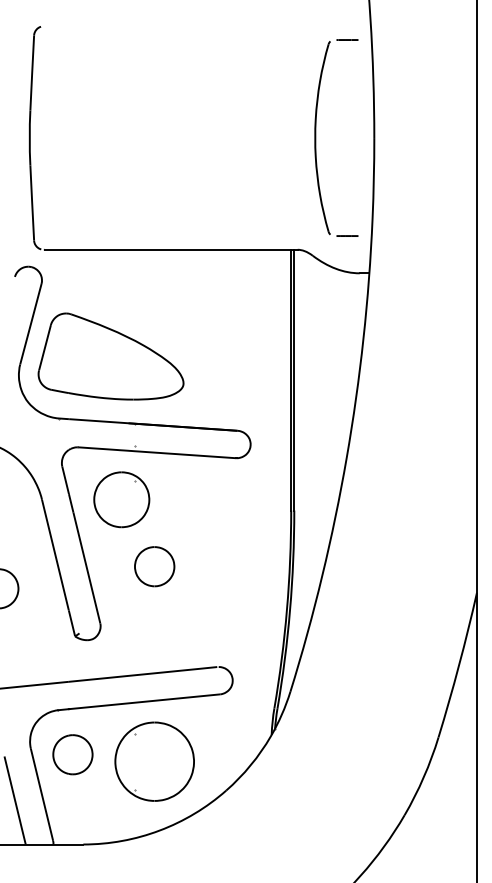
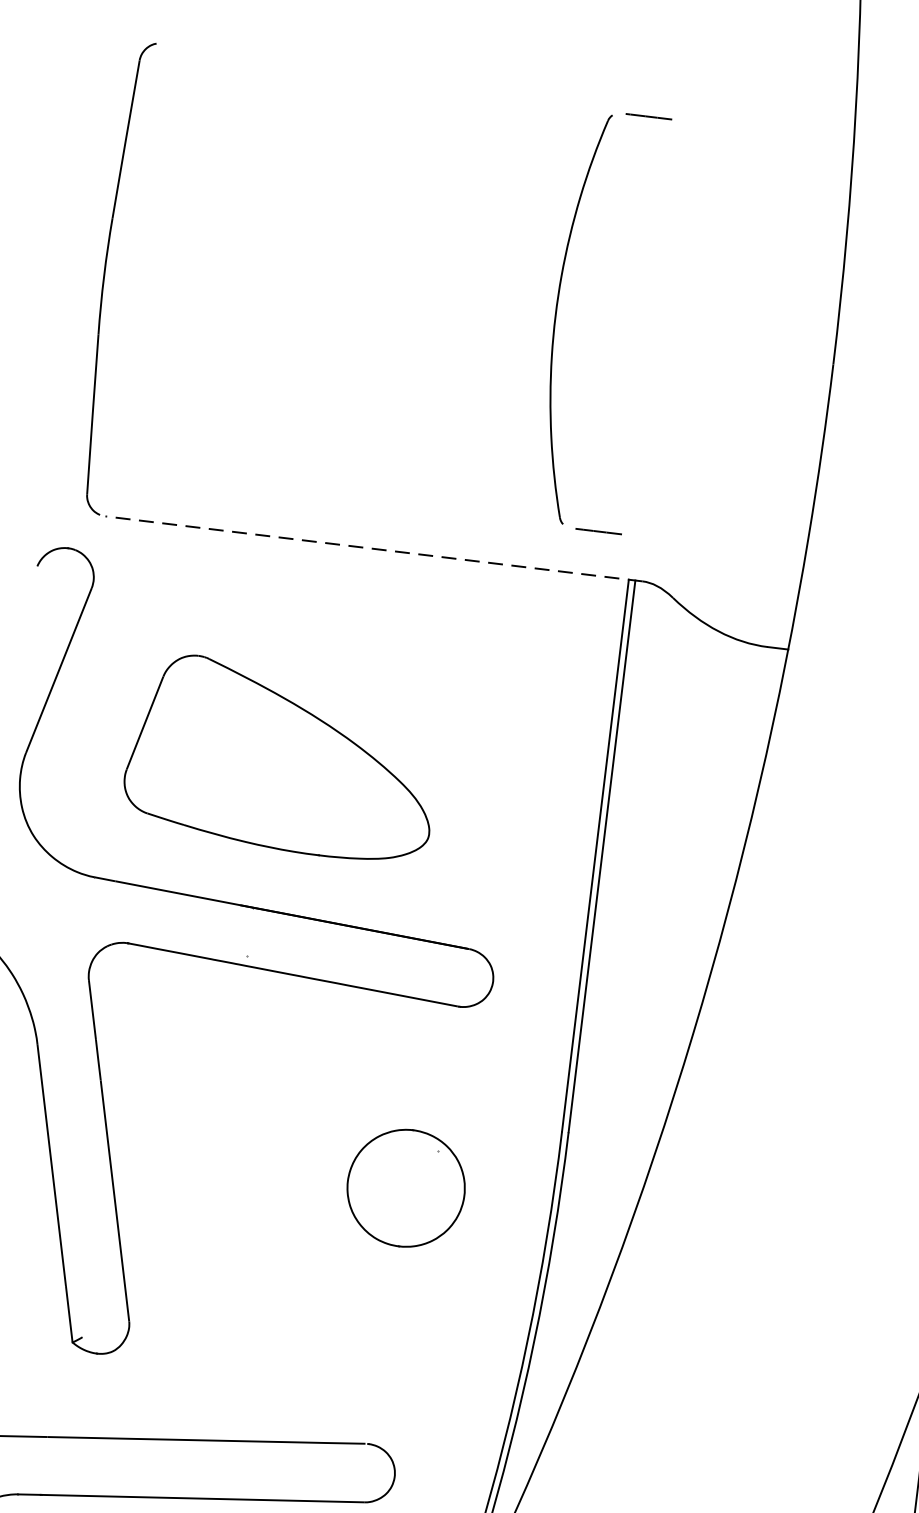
part: (316, 137) -> (558, 315), moved
line: (171, 249) -> (375, 548), solid -> dashed
part: (110, 356) -> (281, 758), moved
part: (121, 499) -> (405, 1187), moved
part: (154, 566) -> (258, 1214), removed

